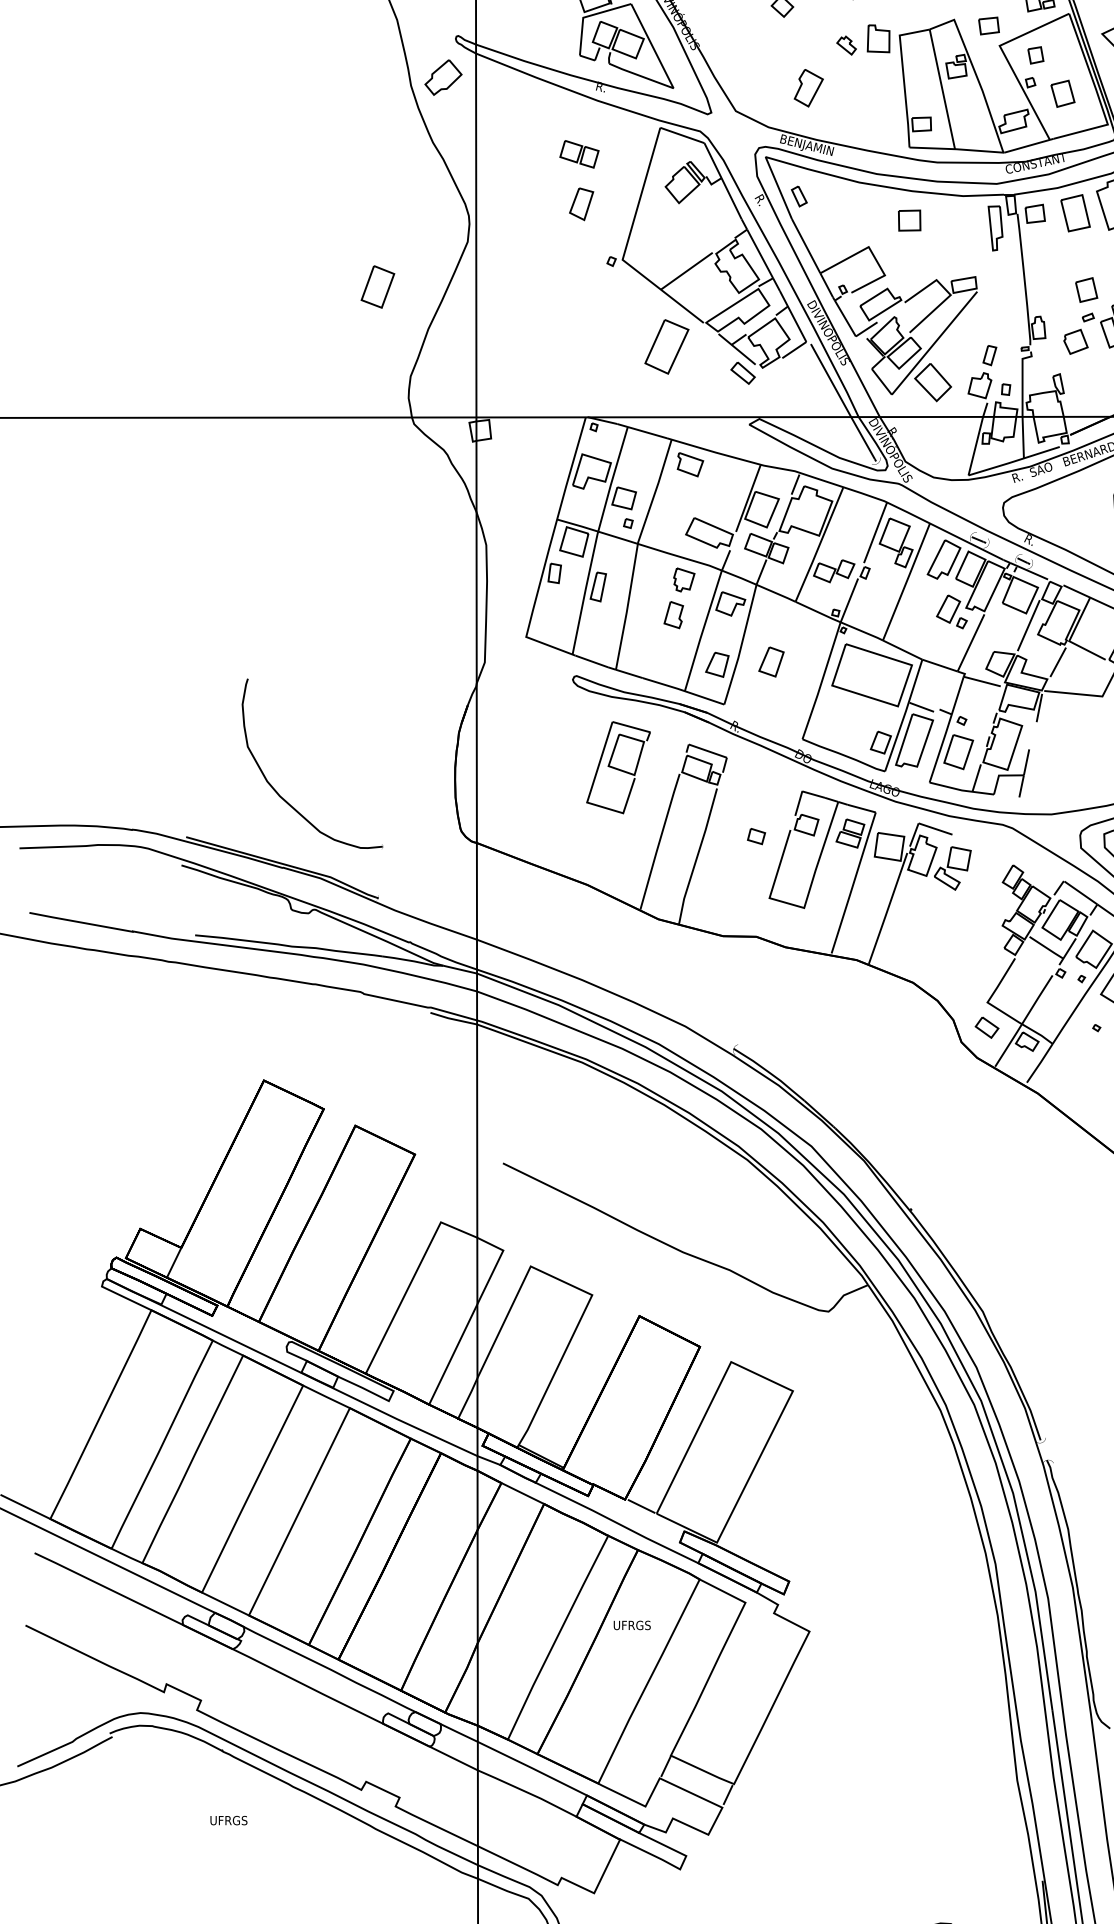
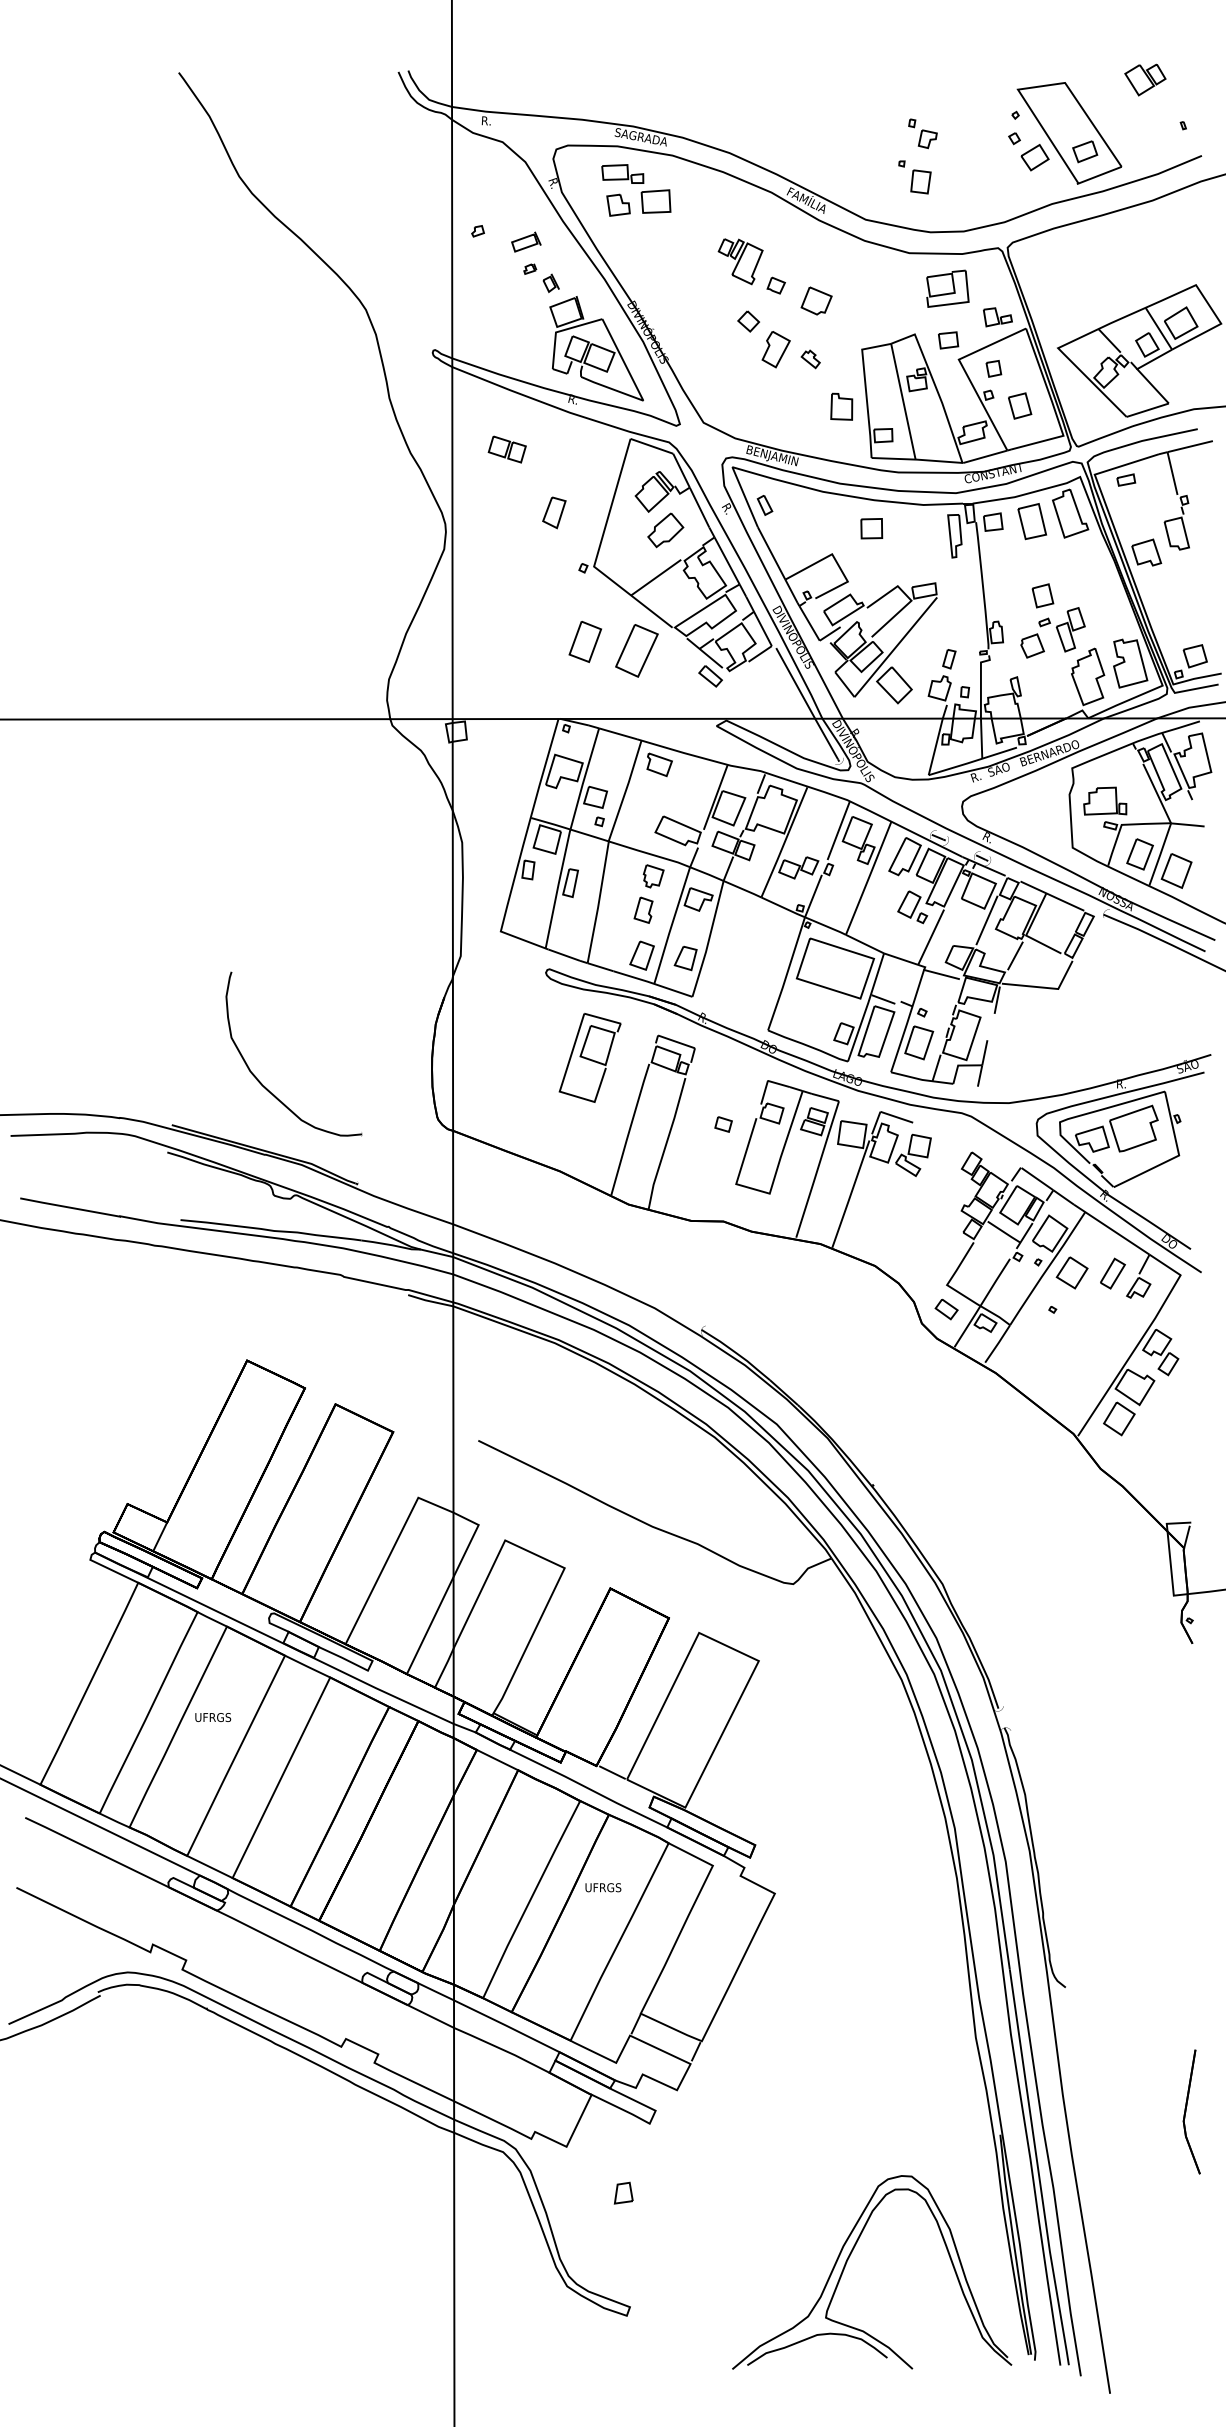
part: (878, 38) -> (841, 406), moved
part: (443, 77) -> (665, 530), moved
part: (808, 88) -> (775, 349), moved
part: (578, 154) -> (506, 449), moved
part: (377, 286) -> (584, 641), moved
part: (770, 661) -> (641, 955), moved
text: (229, 1820) -> (213, 1717), moved

